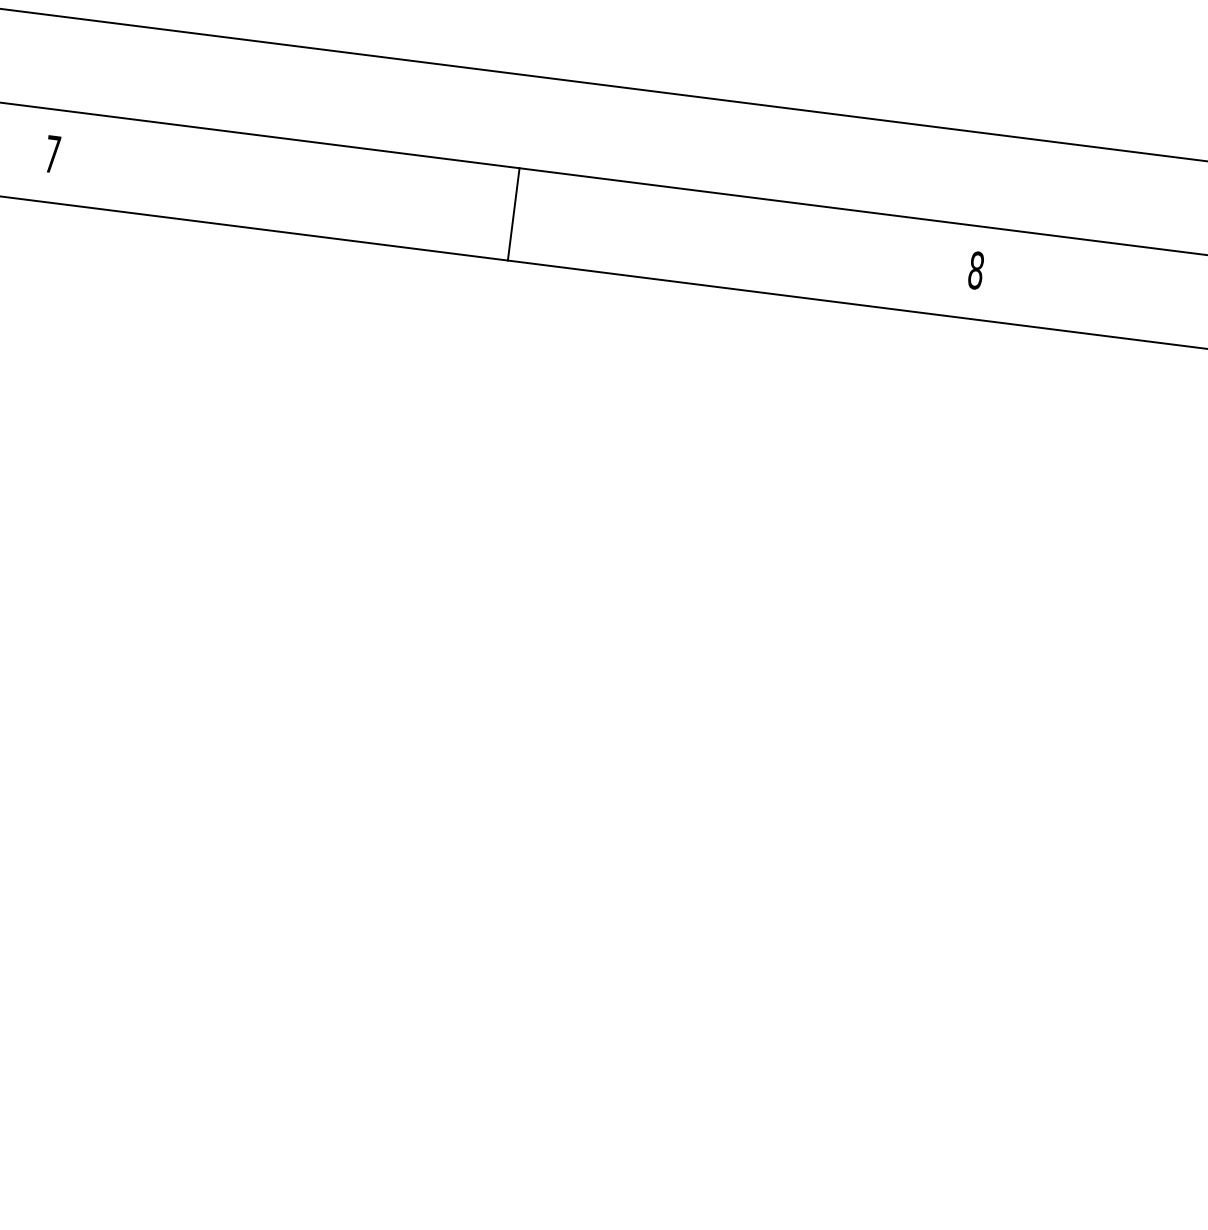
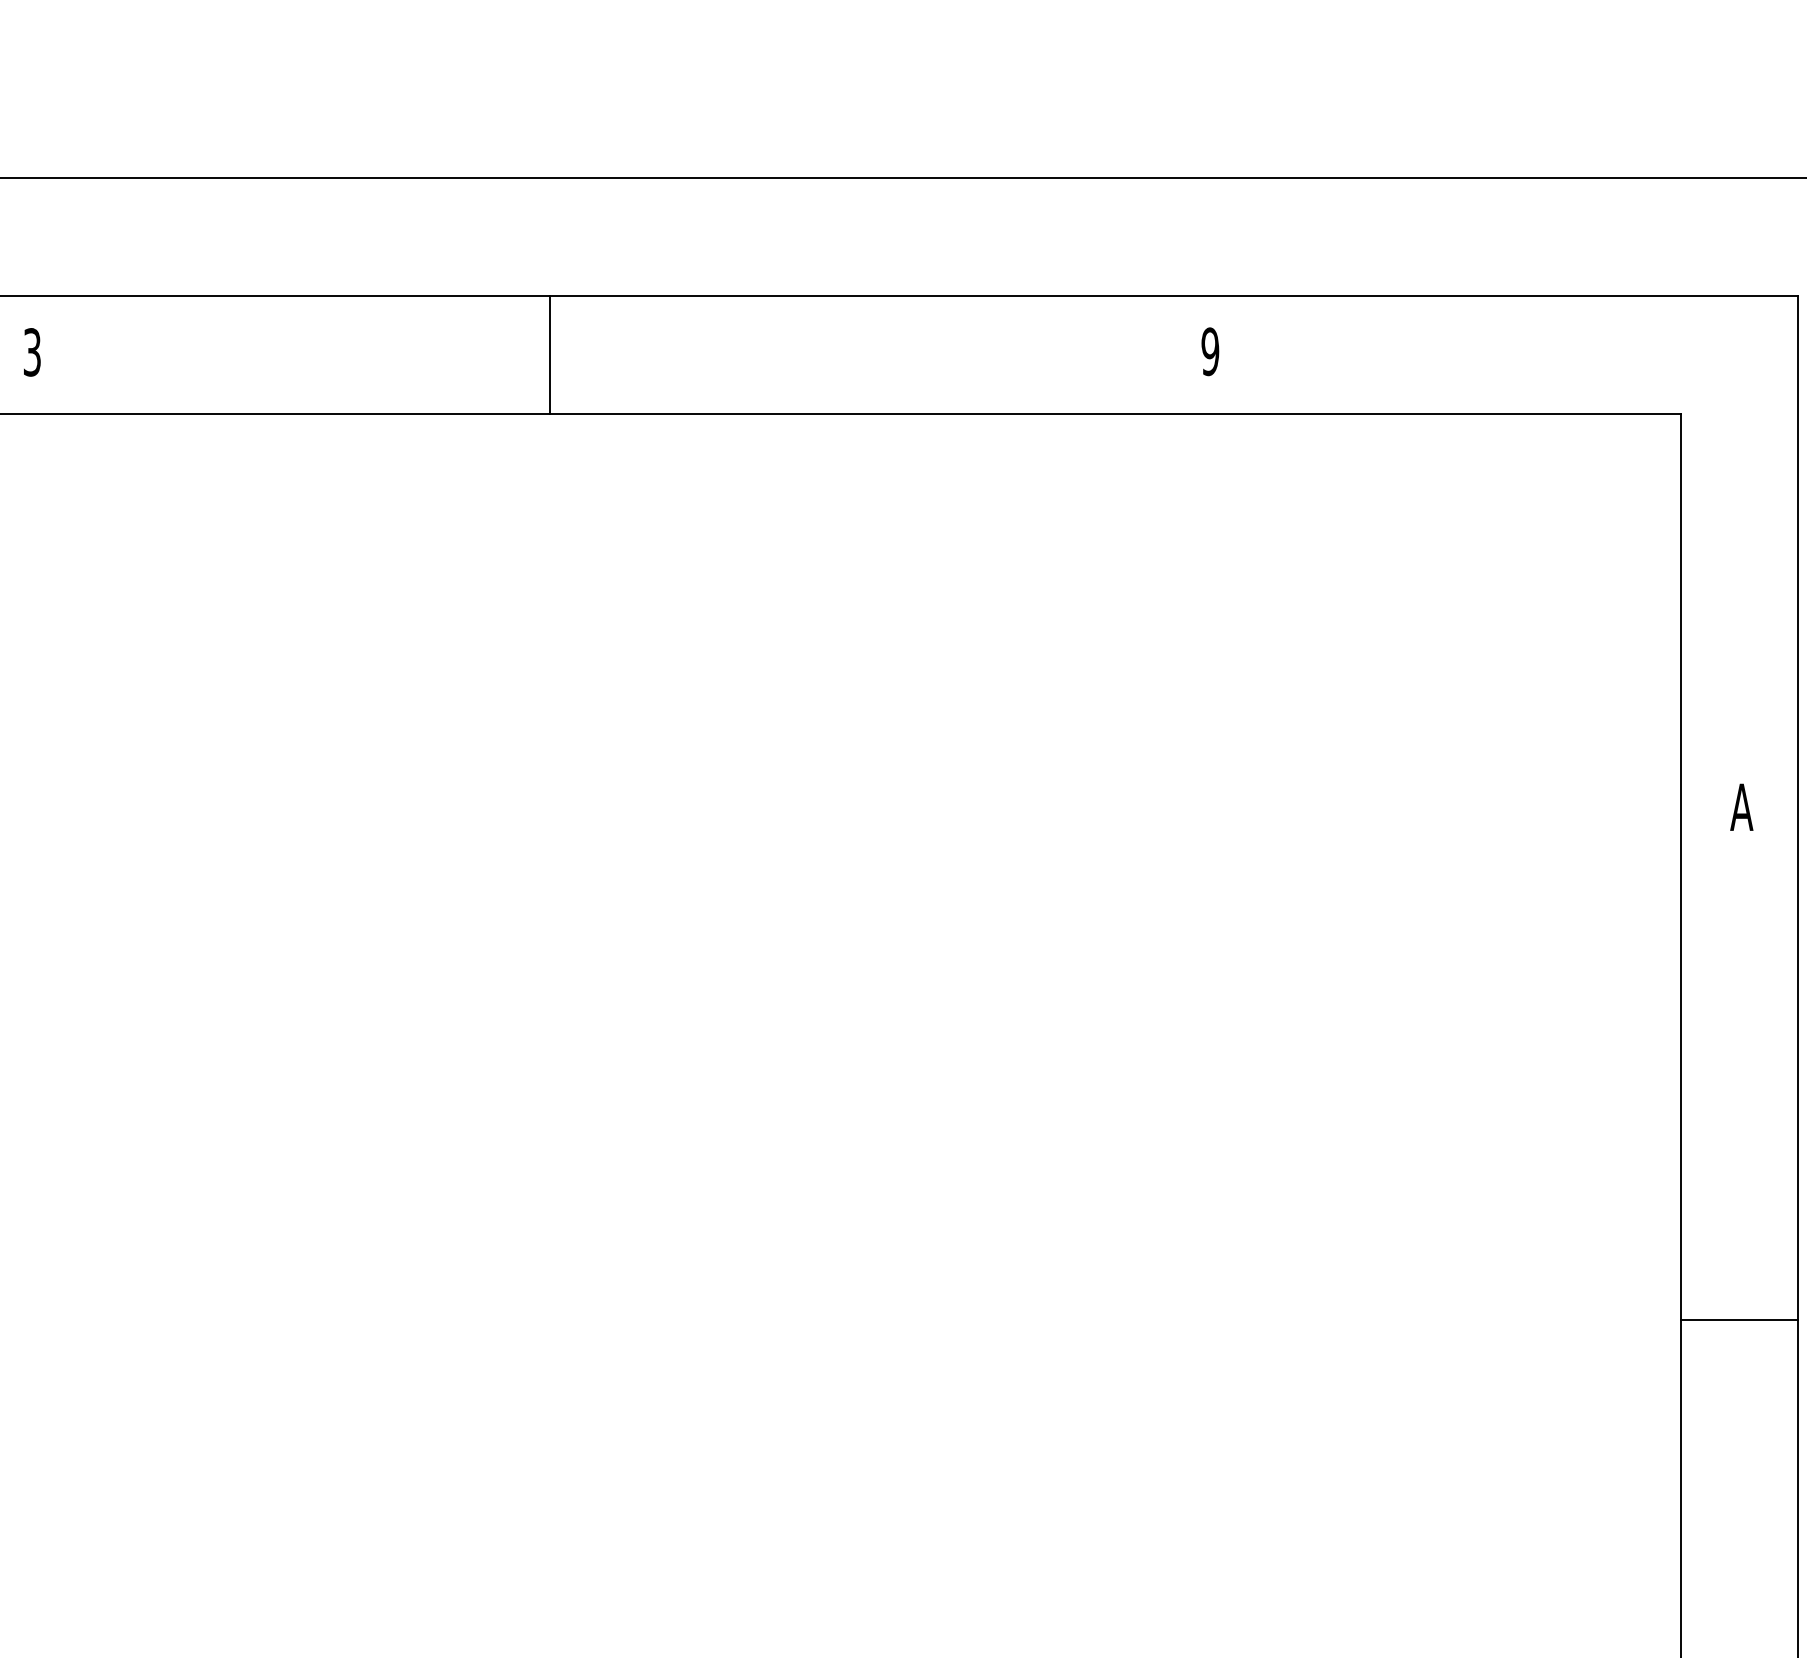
text: (52, 154) -> (32, 352), 7 -> 3
line: (513, 214) -> (549, 354), moved
text: (976, 270) -> (1210, 351), 8 -> 9

